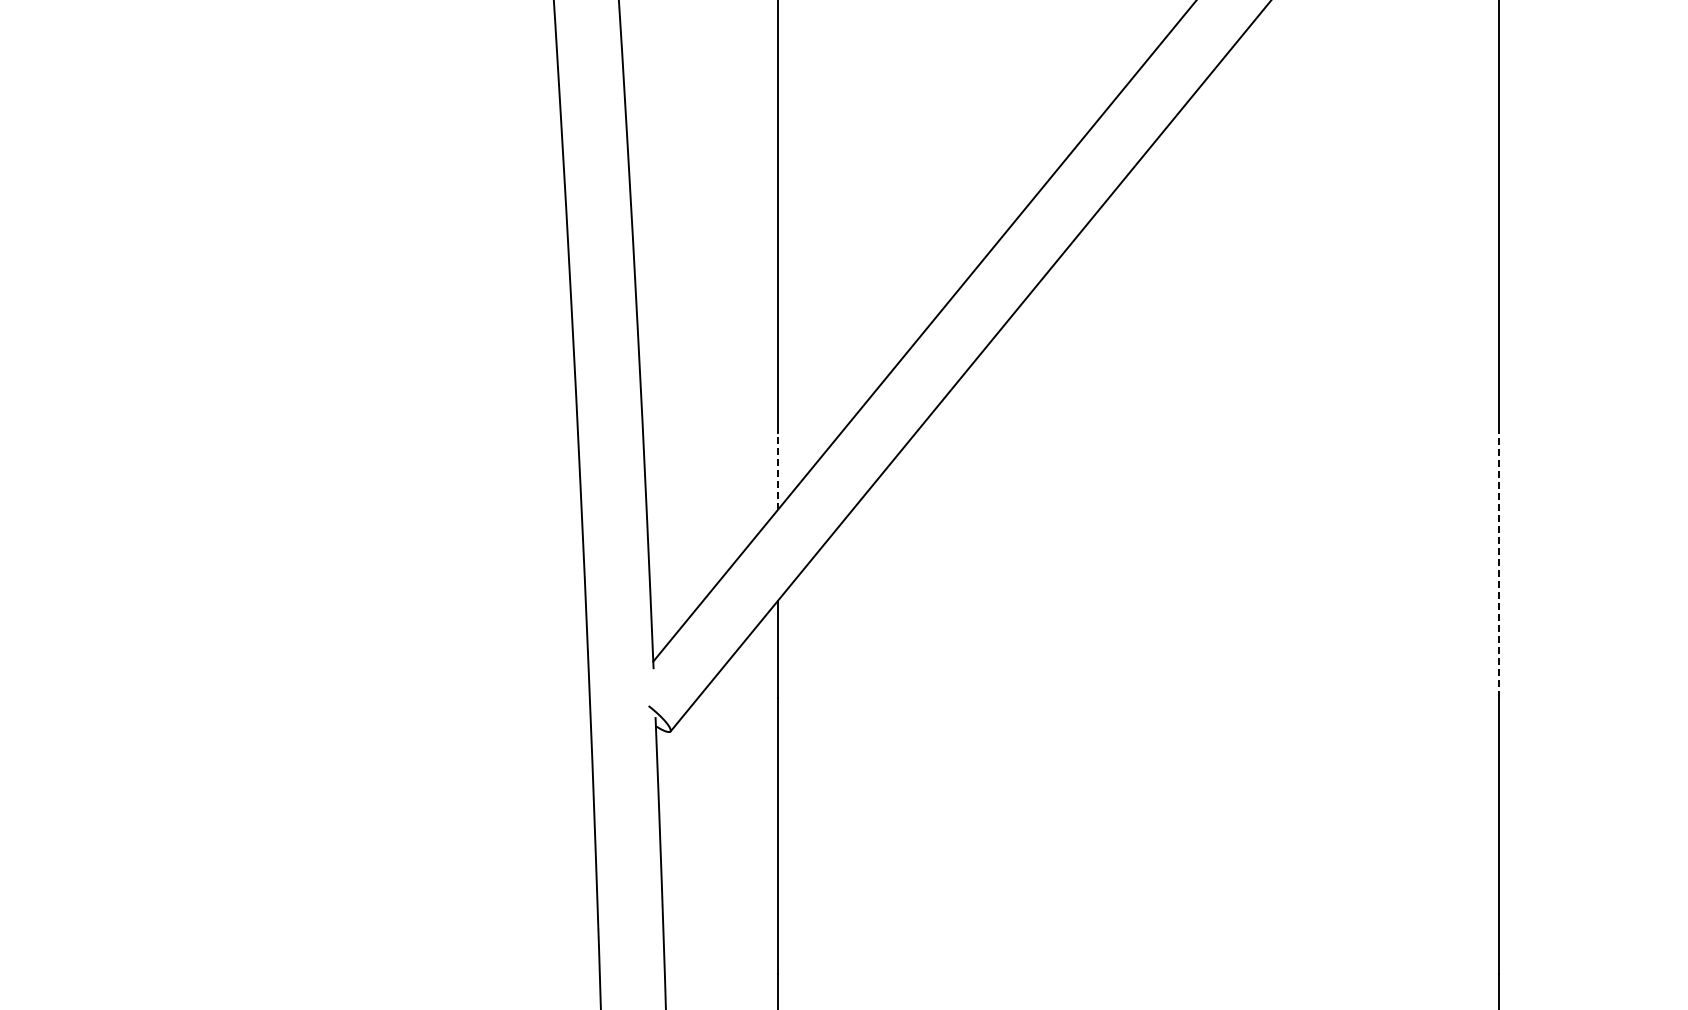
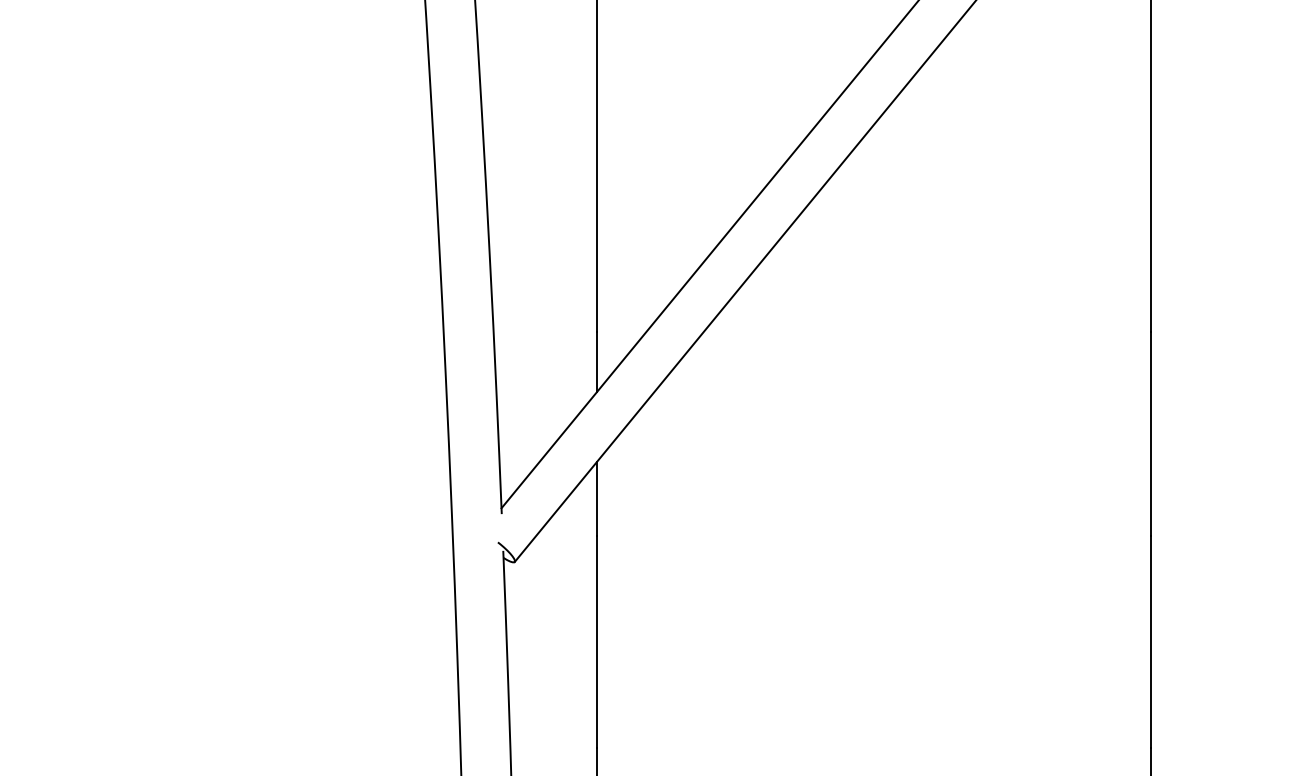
line: (777, 471) -> (596, 362), dashed -> solid
line: (1499, 565) -> (1151, 434), dashed -> solid

